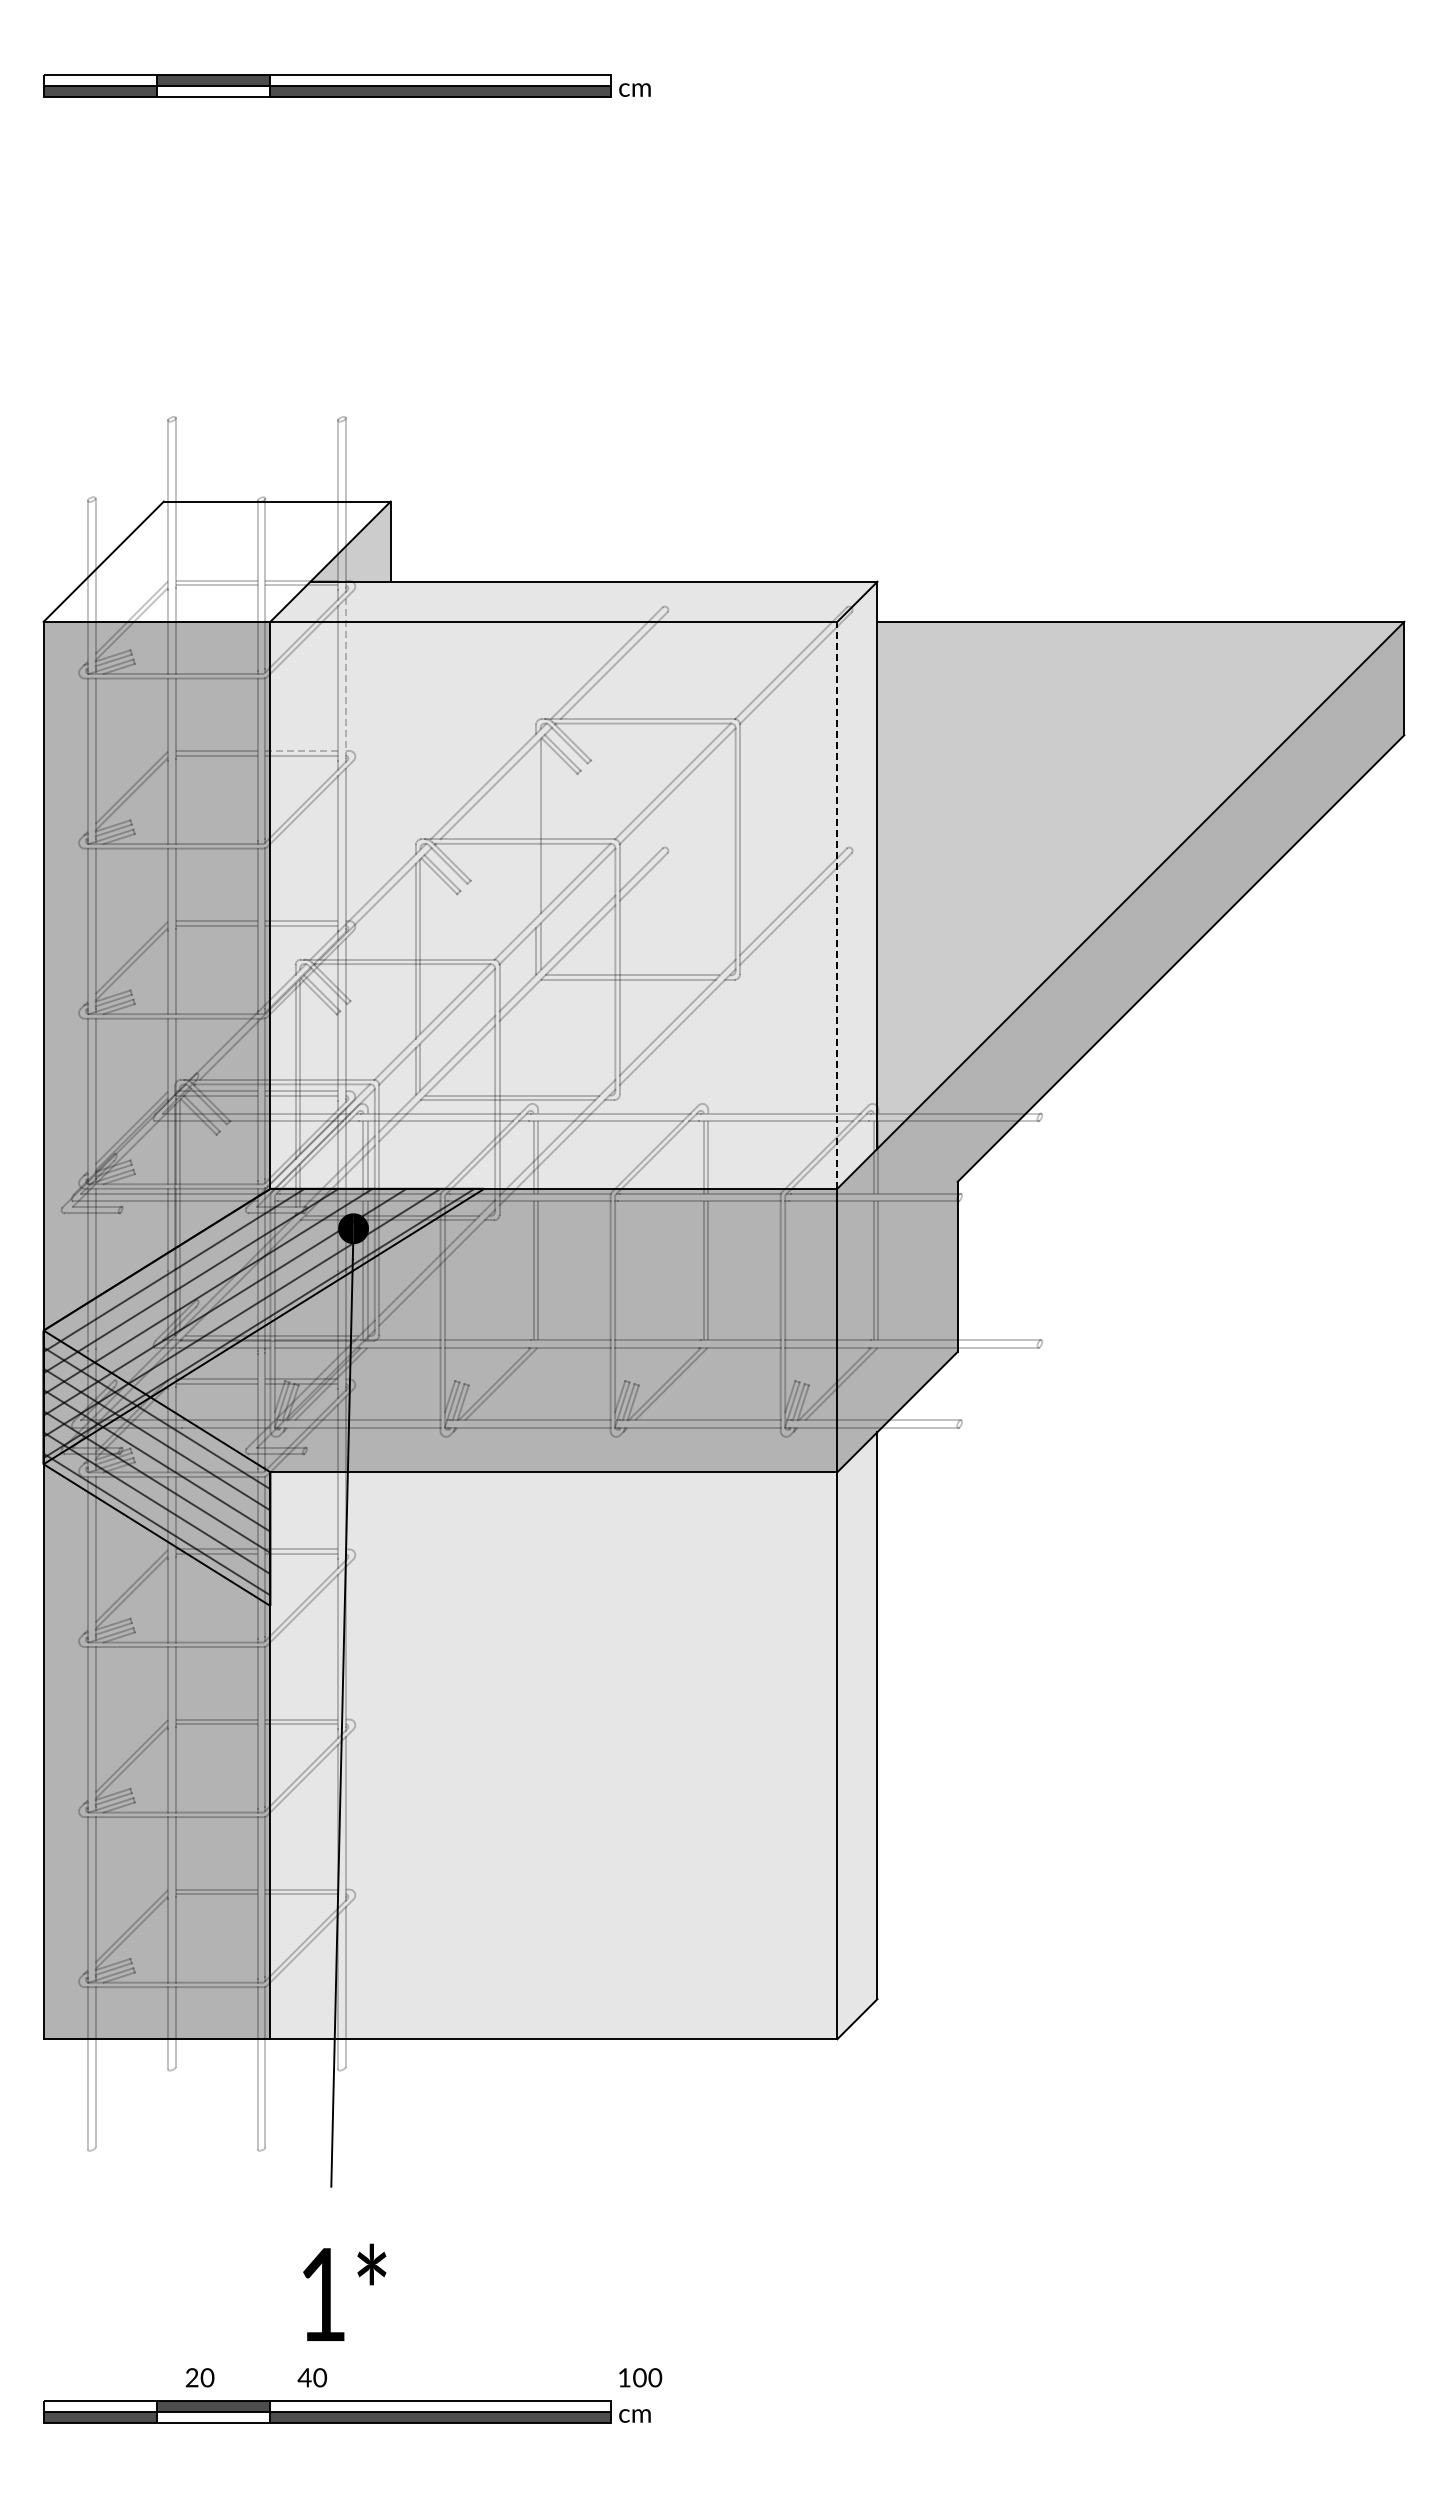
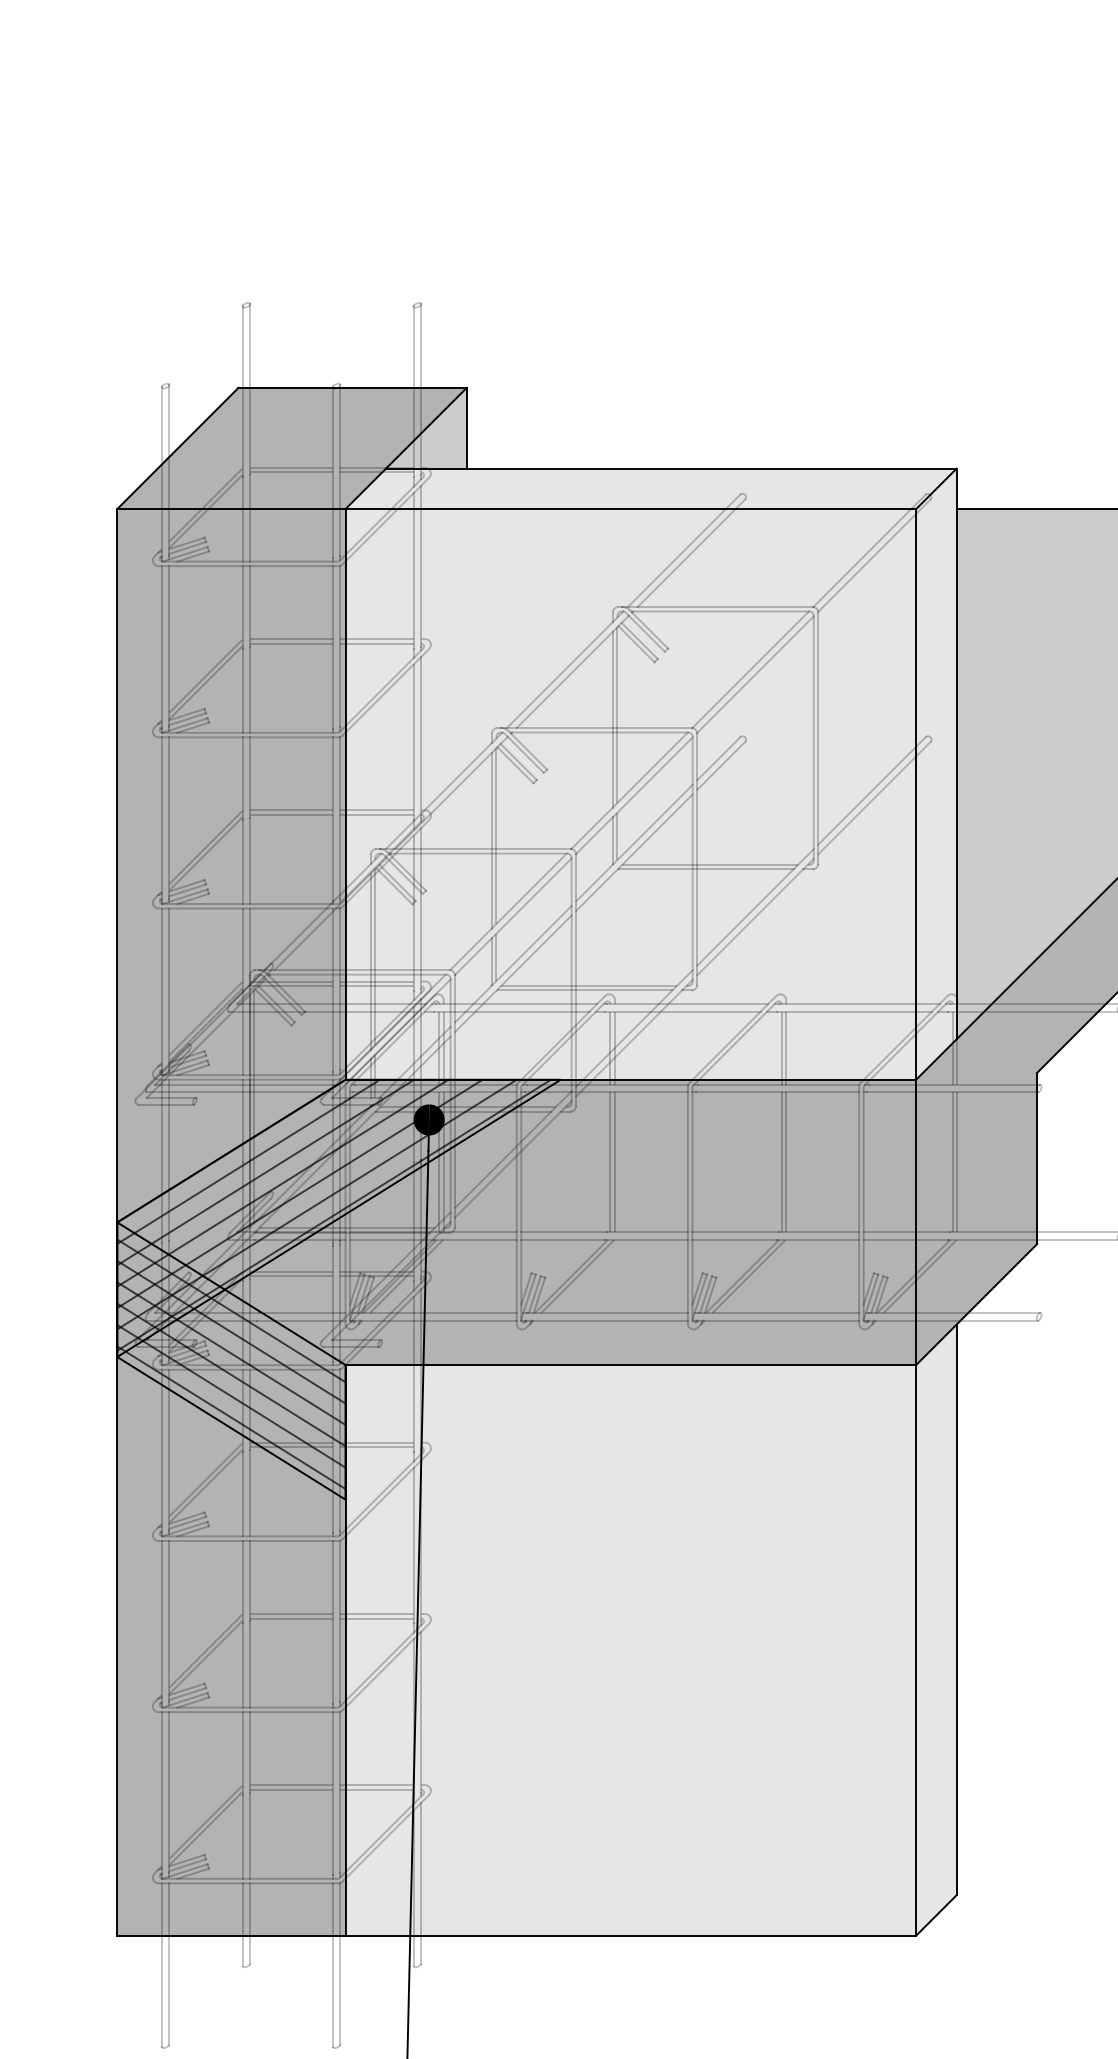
fill: (216, 561) -> (291, 448), added
line: (345, 678) -> (421, 566), dashed -> solid
line: (301, 751) -> (376, 639), dashed -> solid
line: (536, 830) -> (613, 719), added
line: (837, 904) -> (916, 793), dashed -> solid

